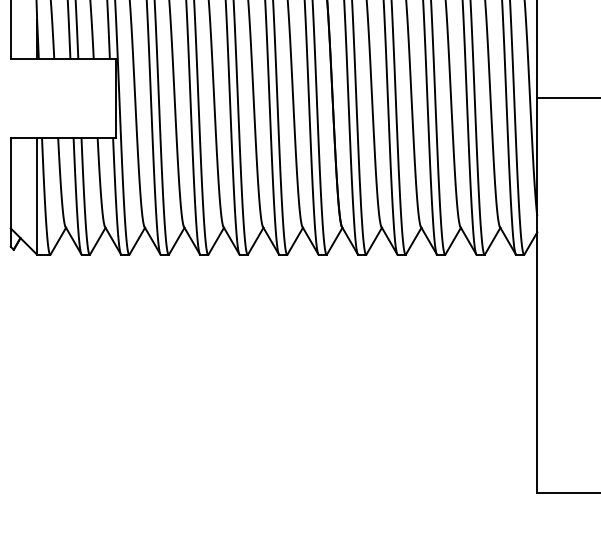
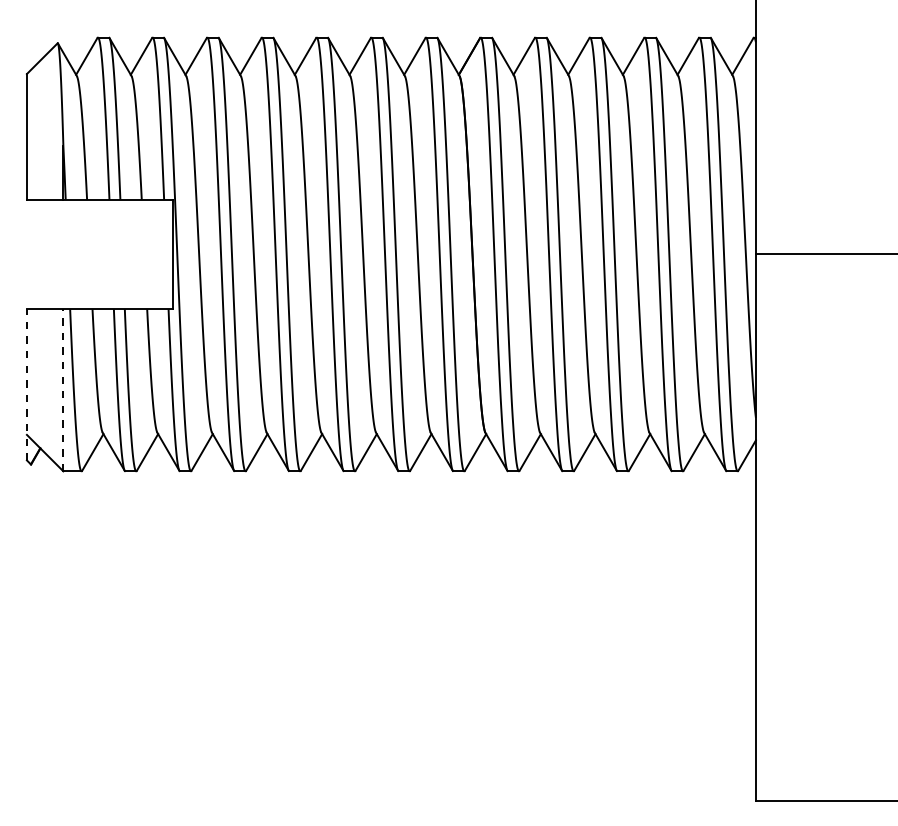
line: (10, 192) -> (26, 384), solid -> dashed
line: (37, 195) -> (63, 389), solid -> dashed

